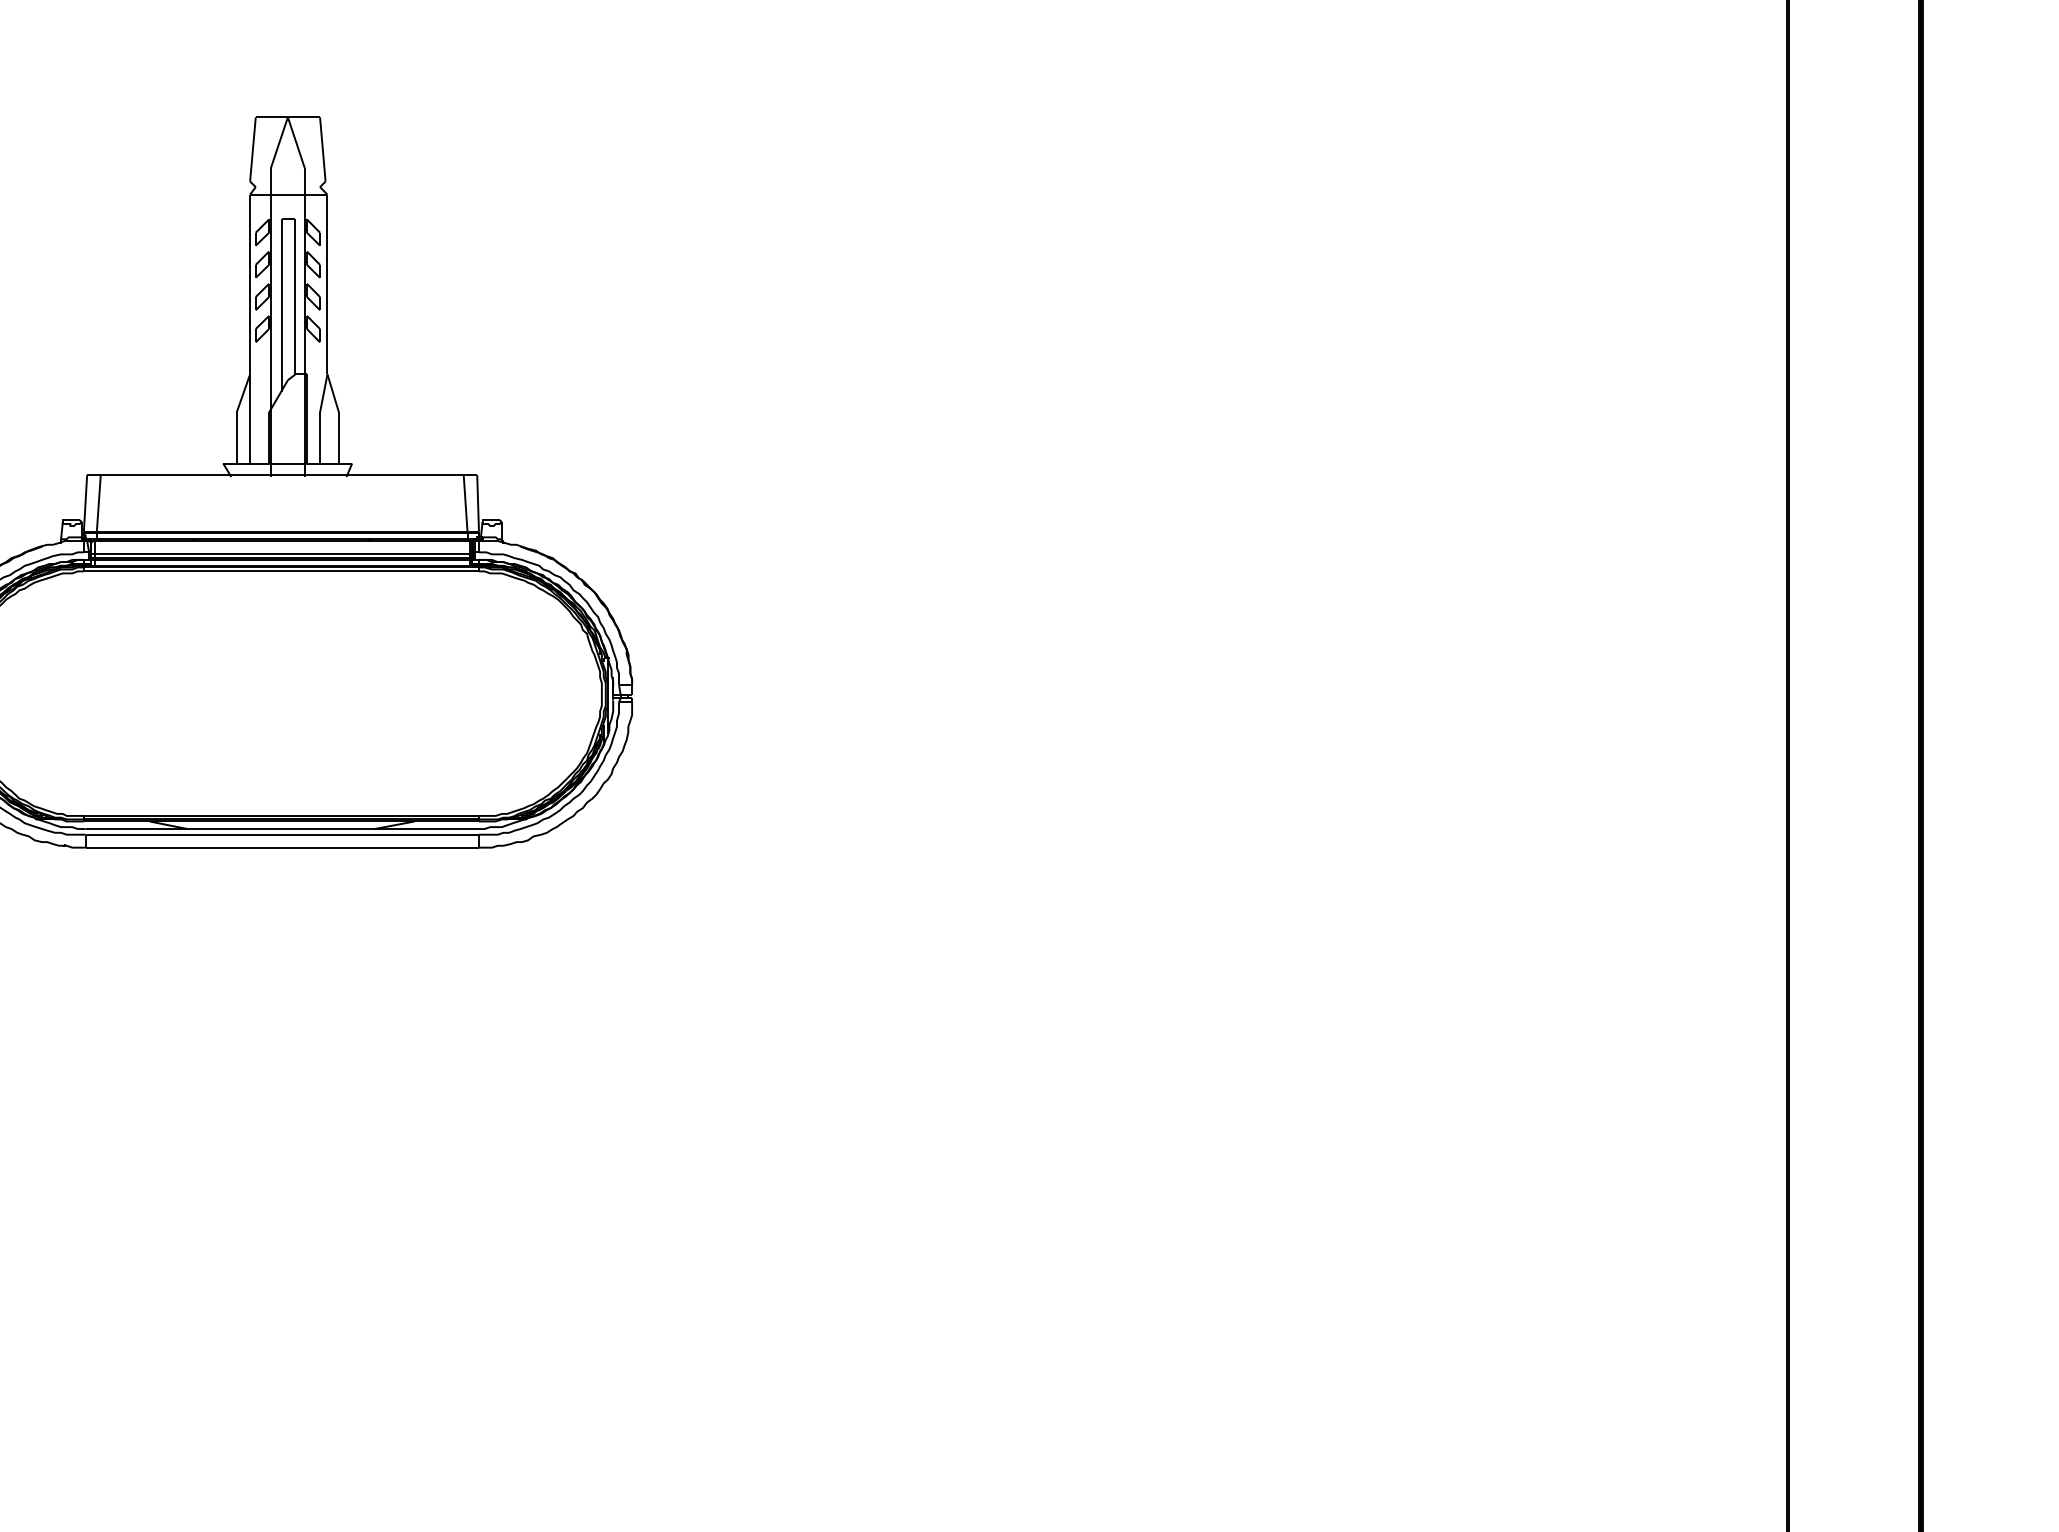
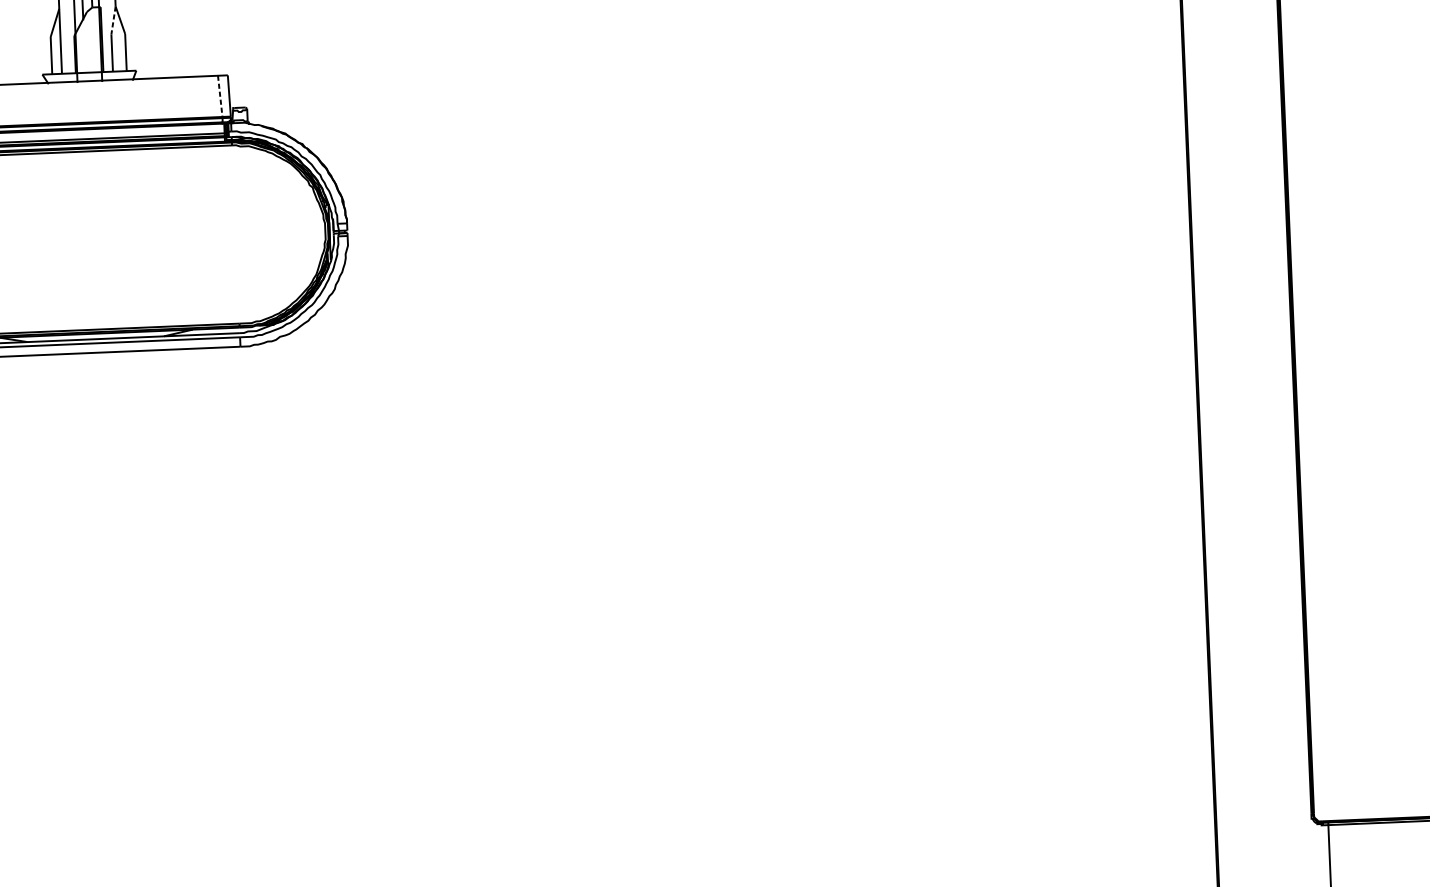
line: (323, 393) -> (113, 20), solid -> dashed
line: (465, 503) -> (220, 96), solid -> dashed

